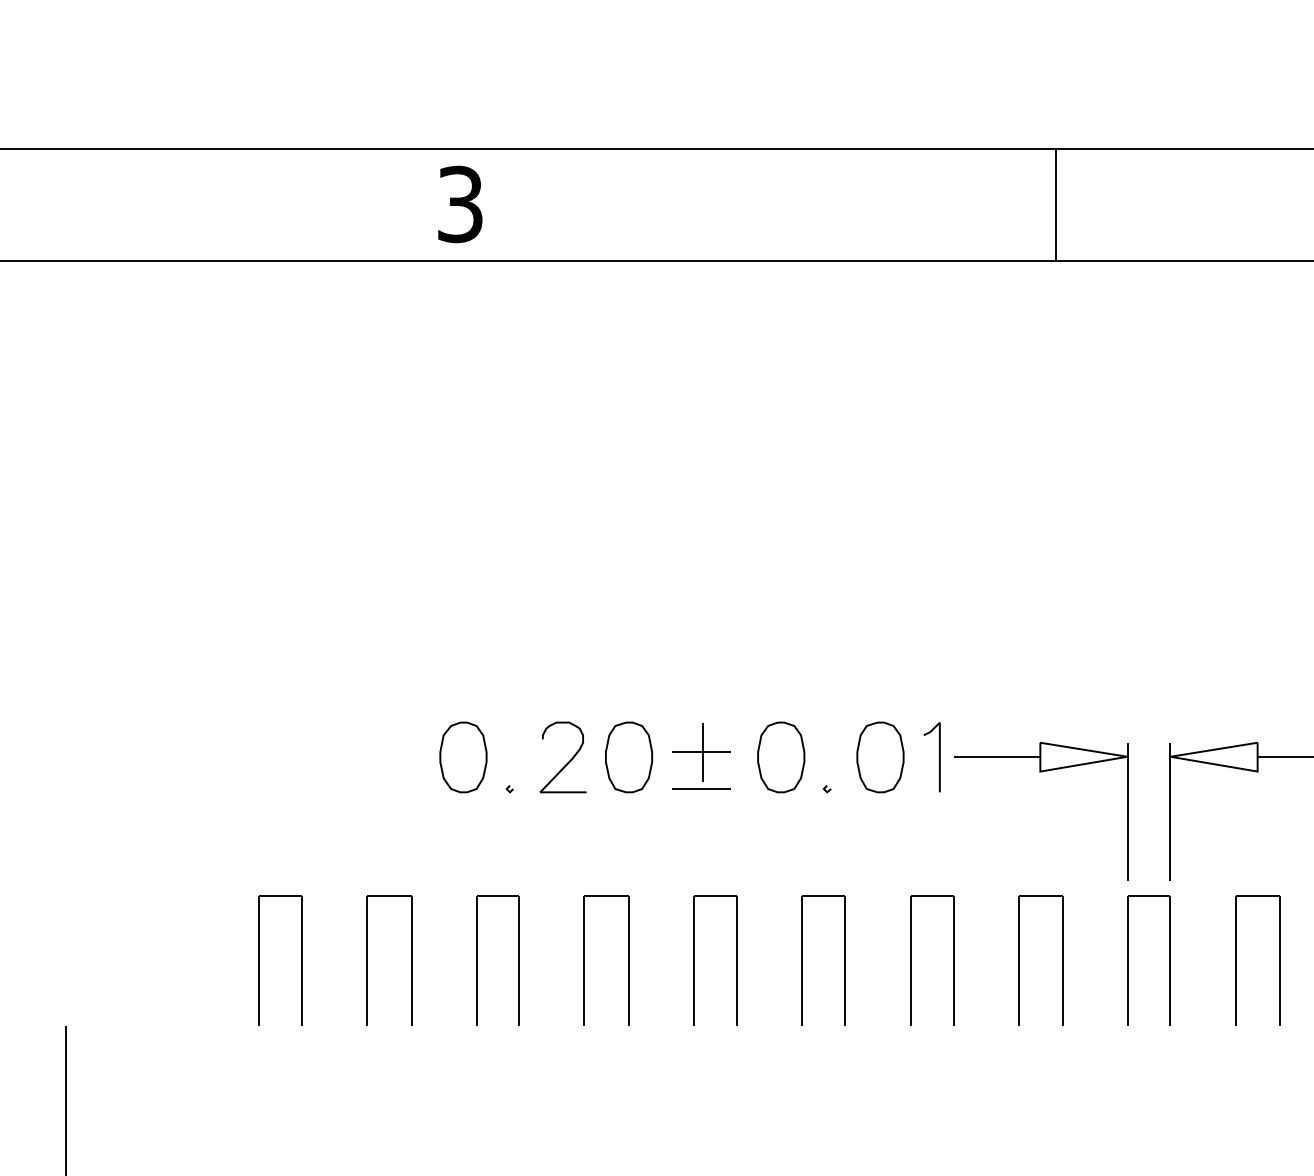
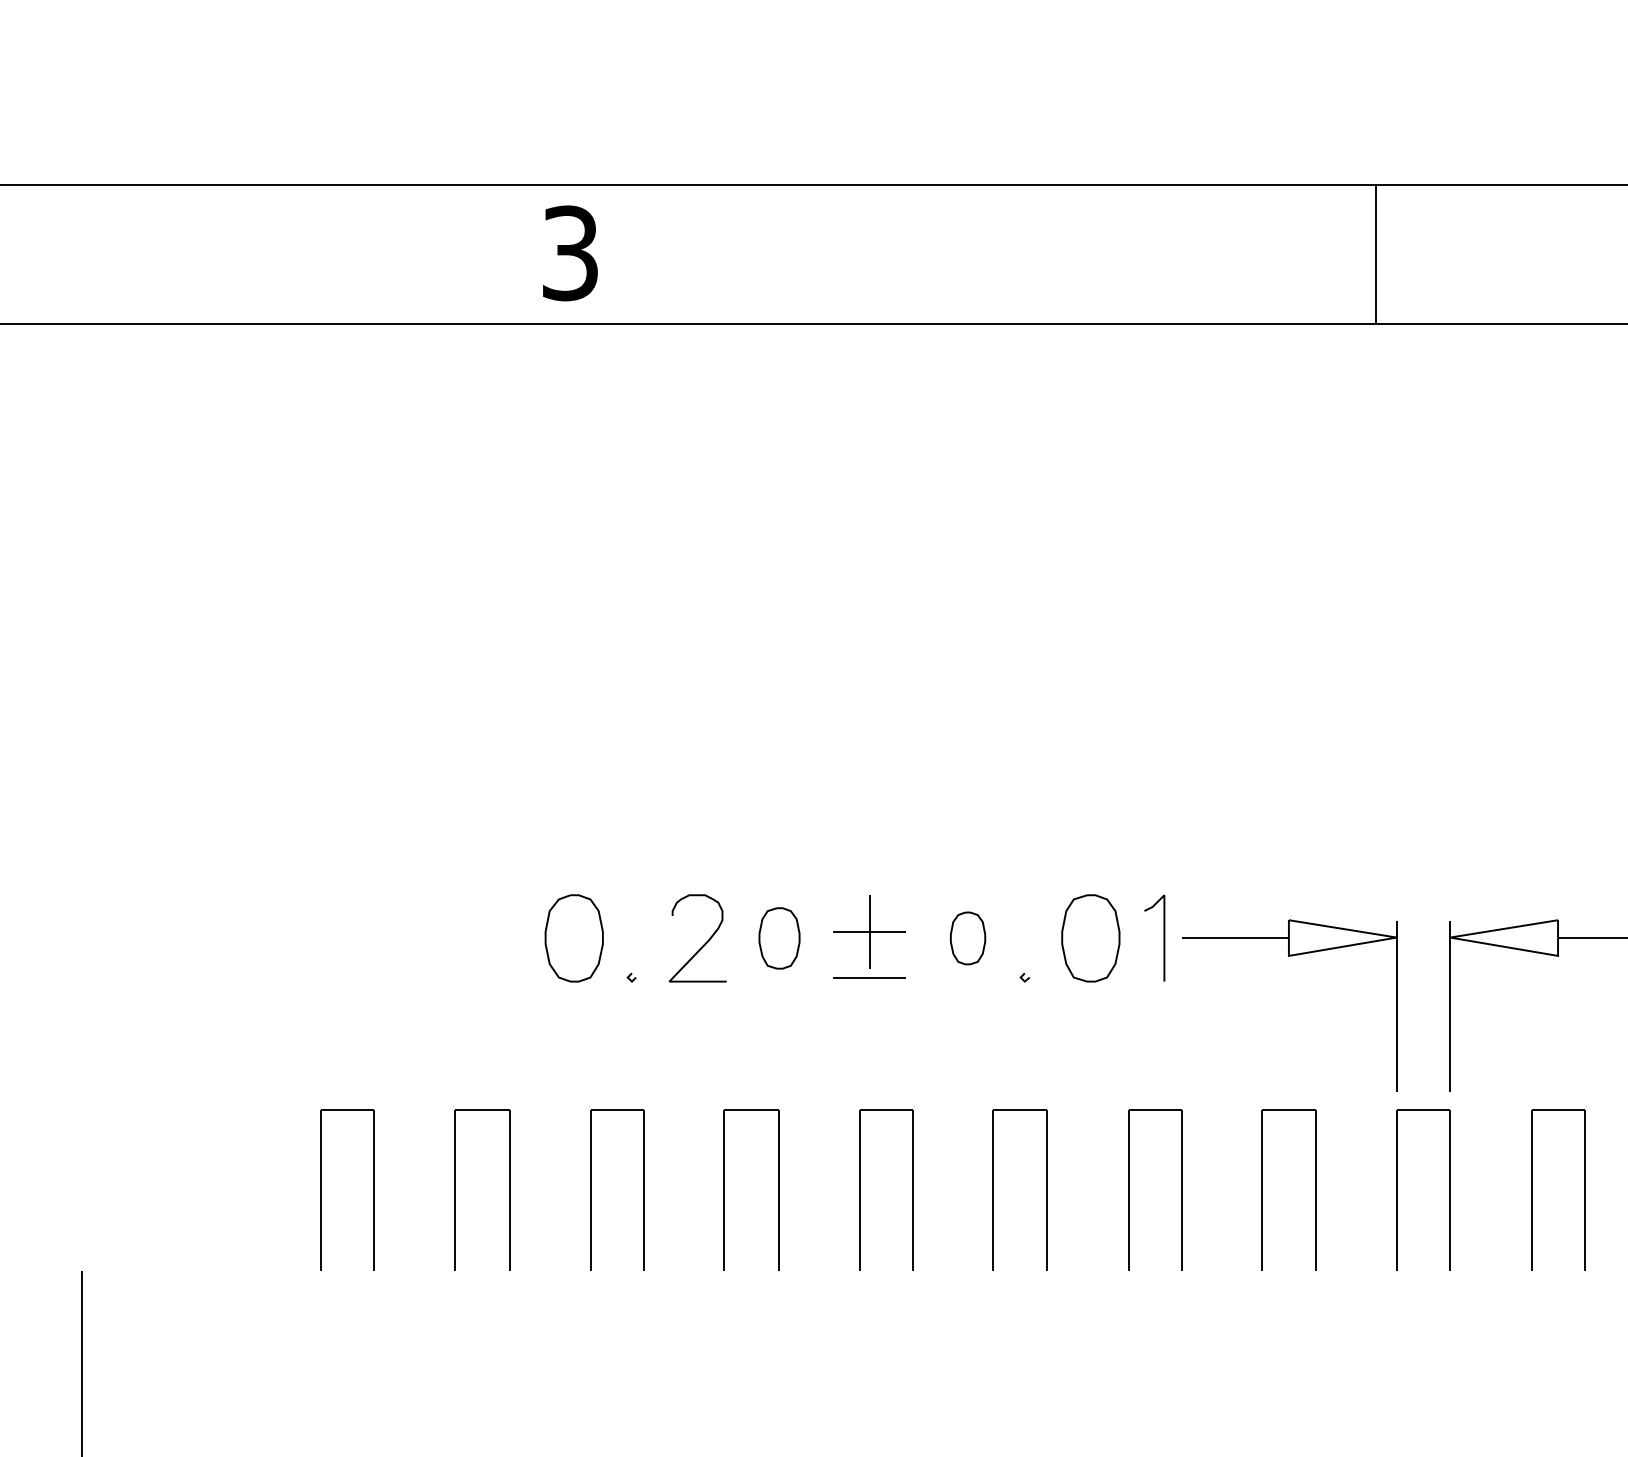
line: (1056, 205) -> (1375, 254), moved
part: (629, 757) -> (779, 938), size x0.7
part: (781, 757) -> (968, 938), size x0.6

